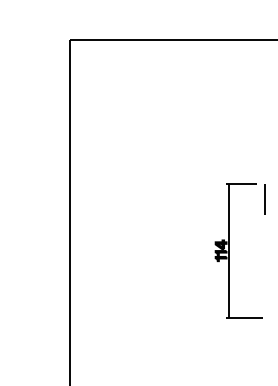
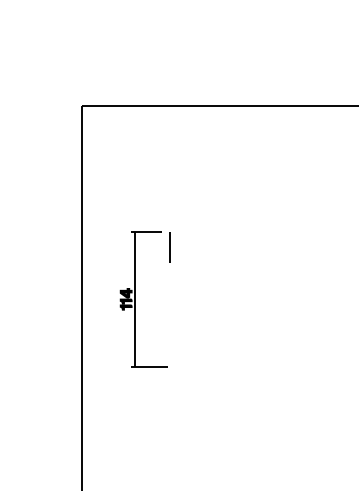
part: (230, 250) -> (135, 299), moved

